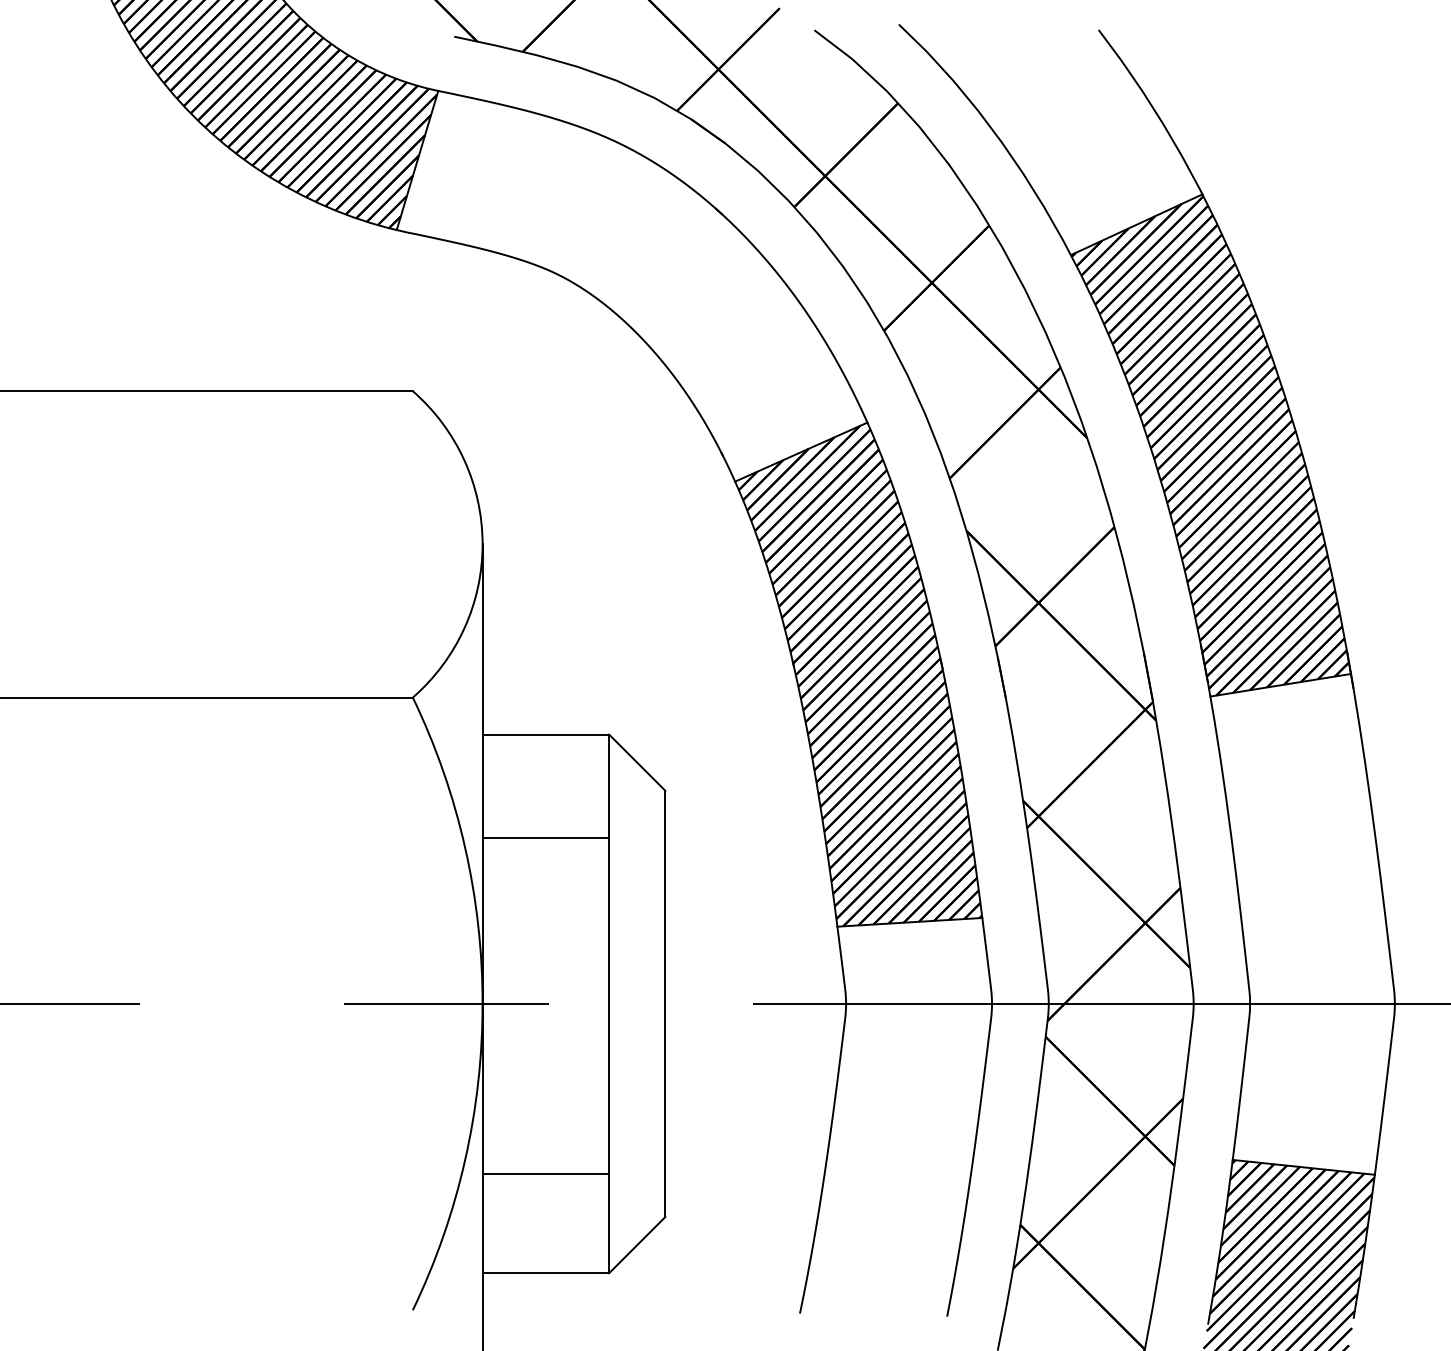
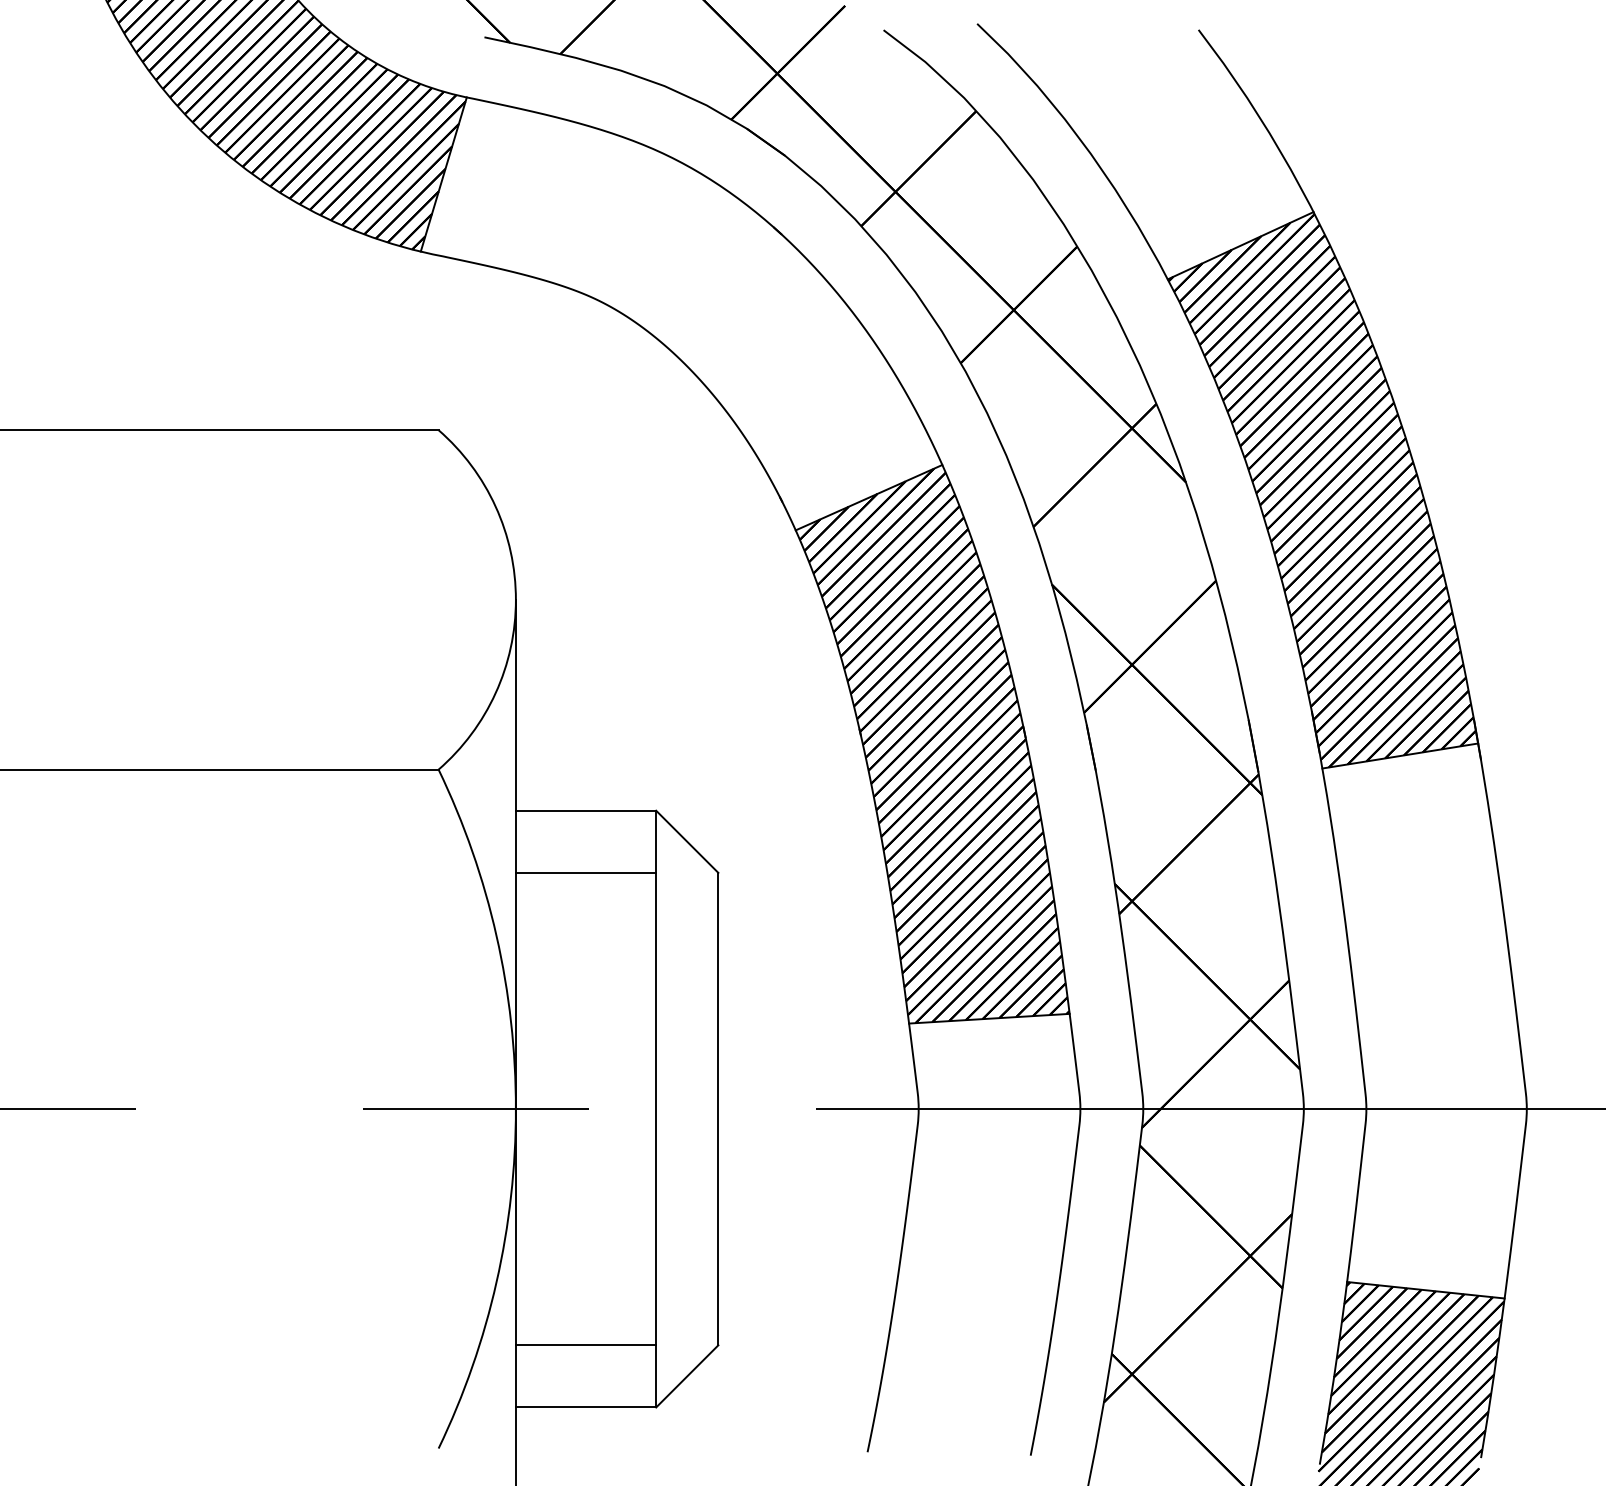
line: (545, 837) -> (585, 872), moved
line: (545, 1174) -> (585, 1345), moved

